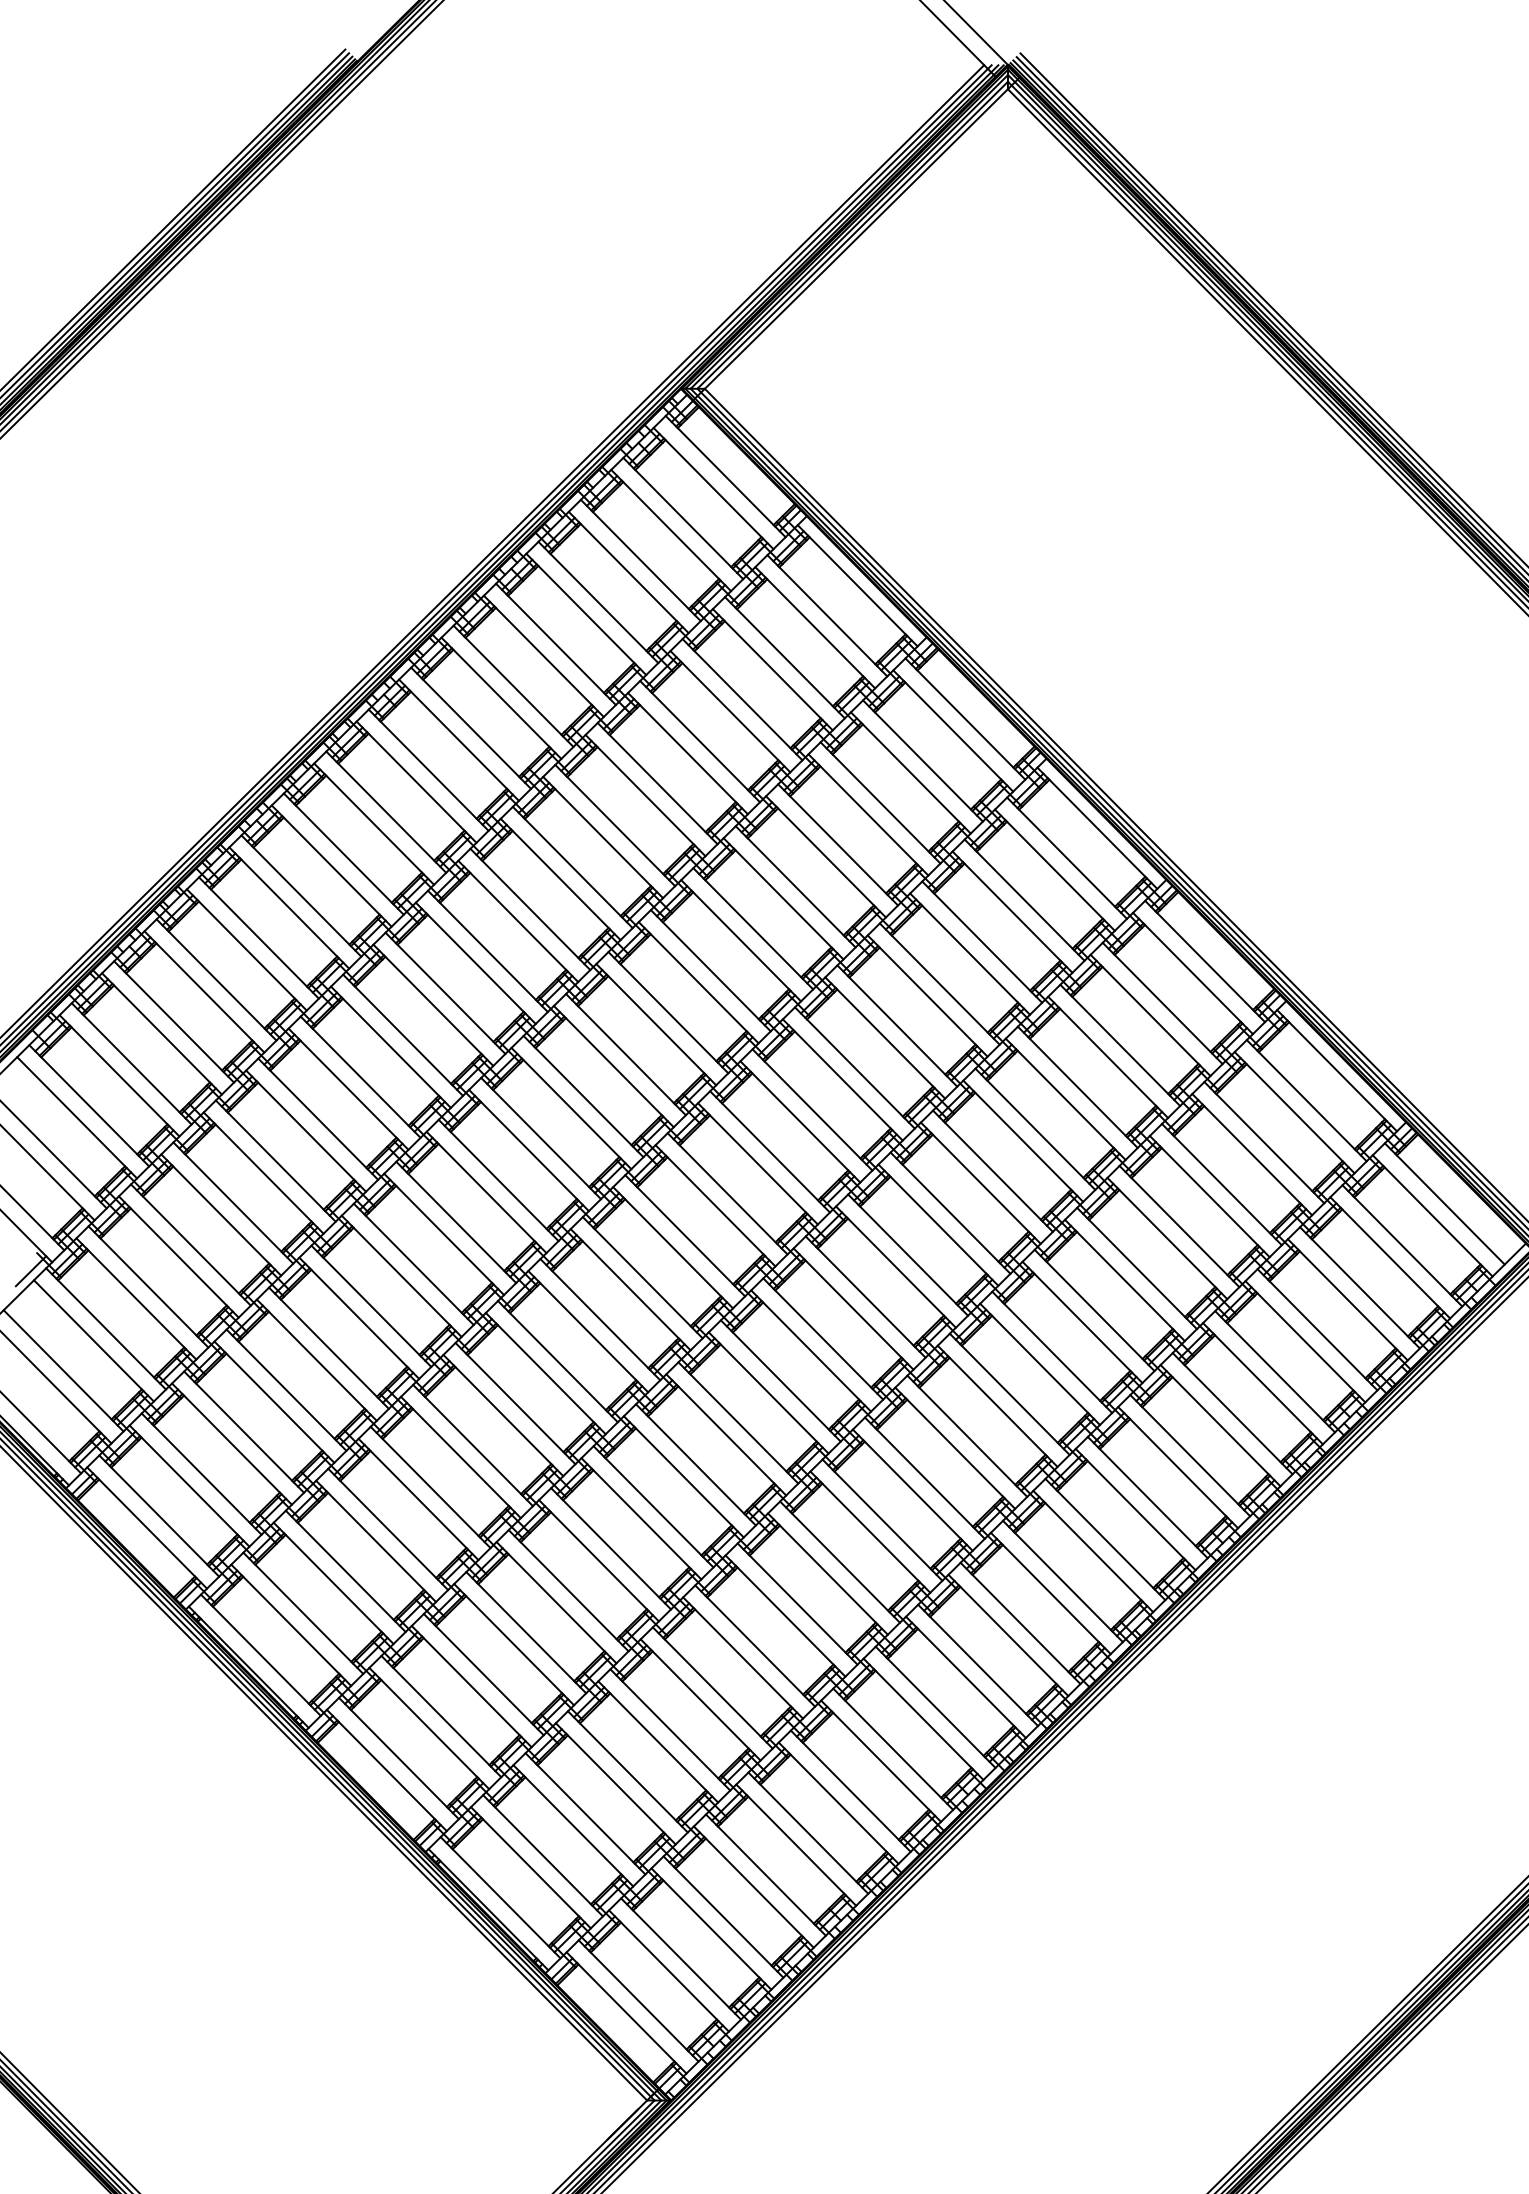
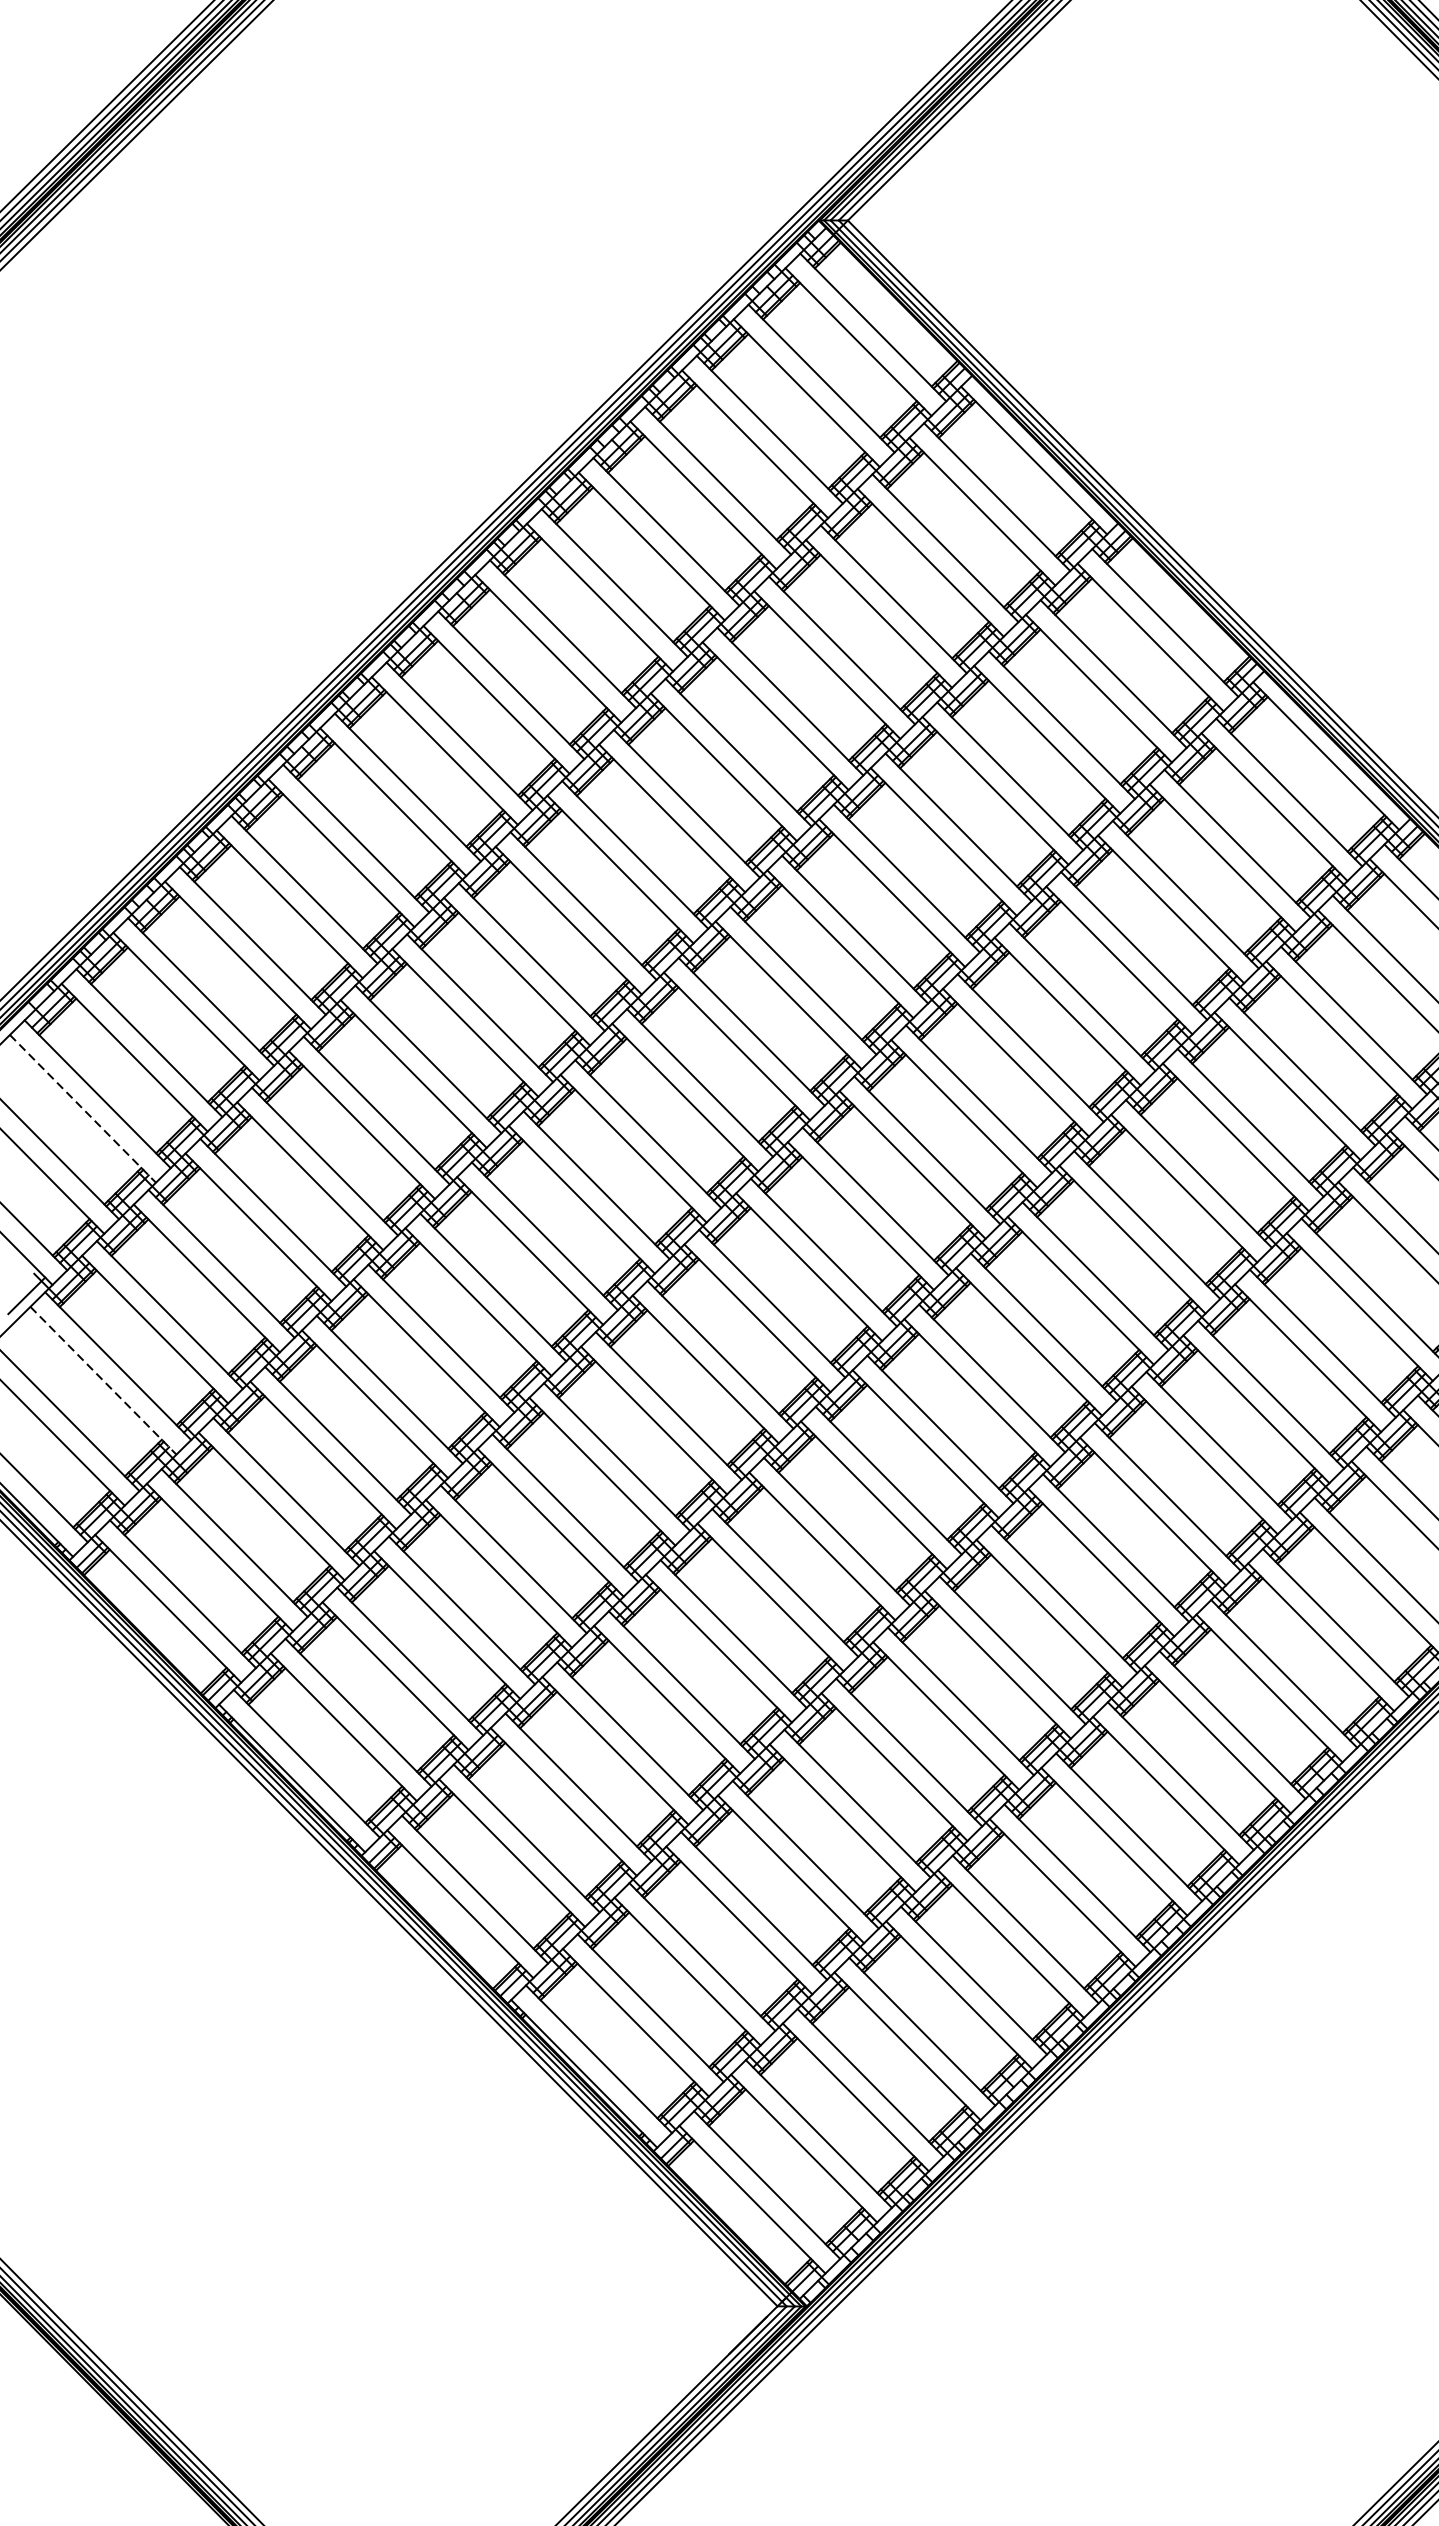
line: (77, 1118) -> (83, 1109), solid -> dashed
line: (94, 1341) -> (104, 1381), solid -> dashed

